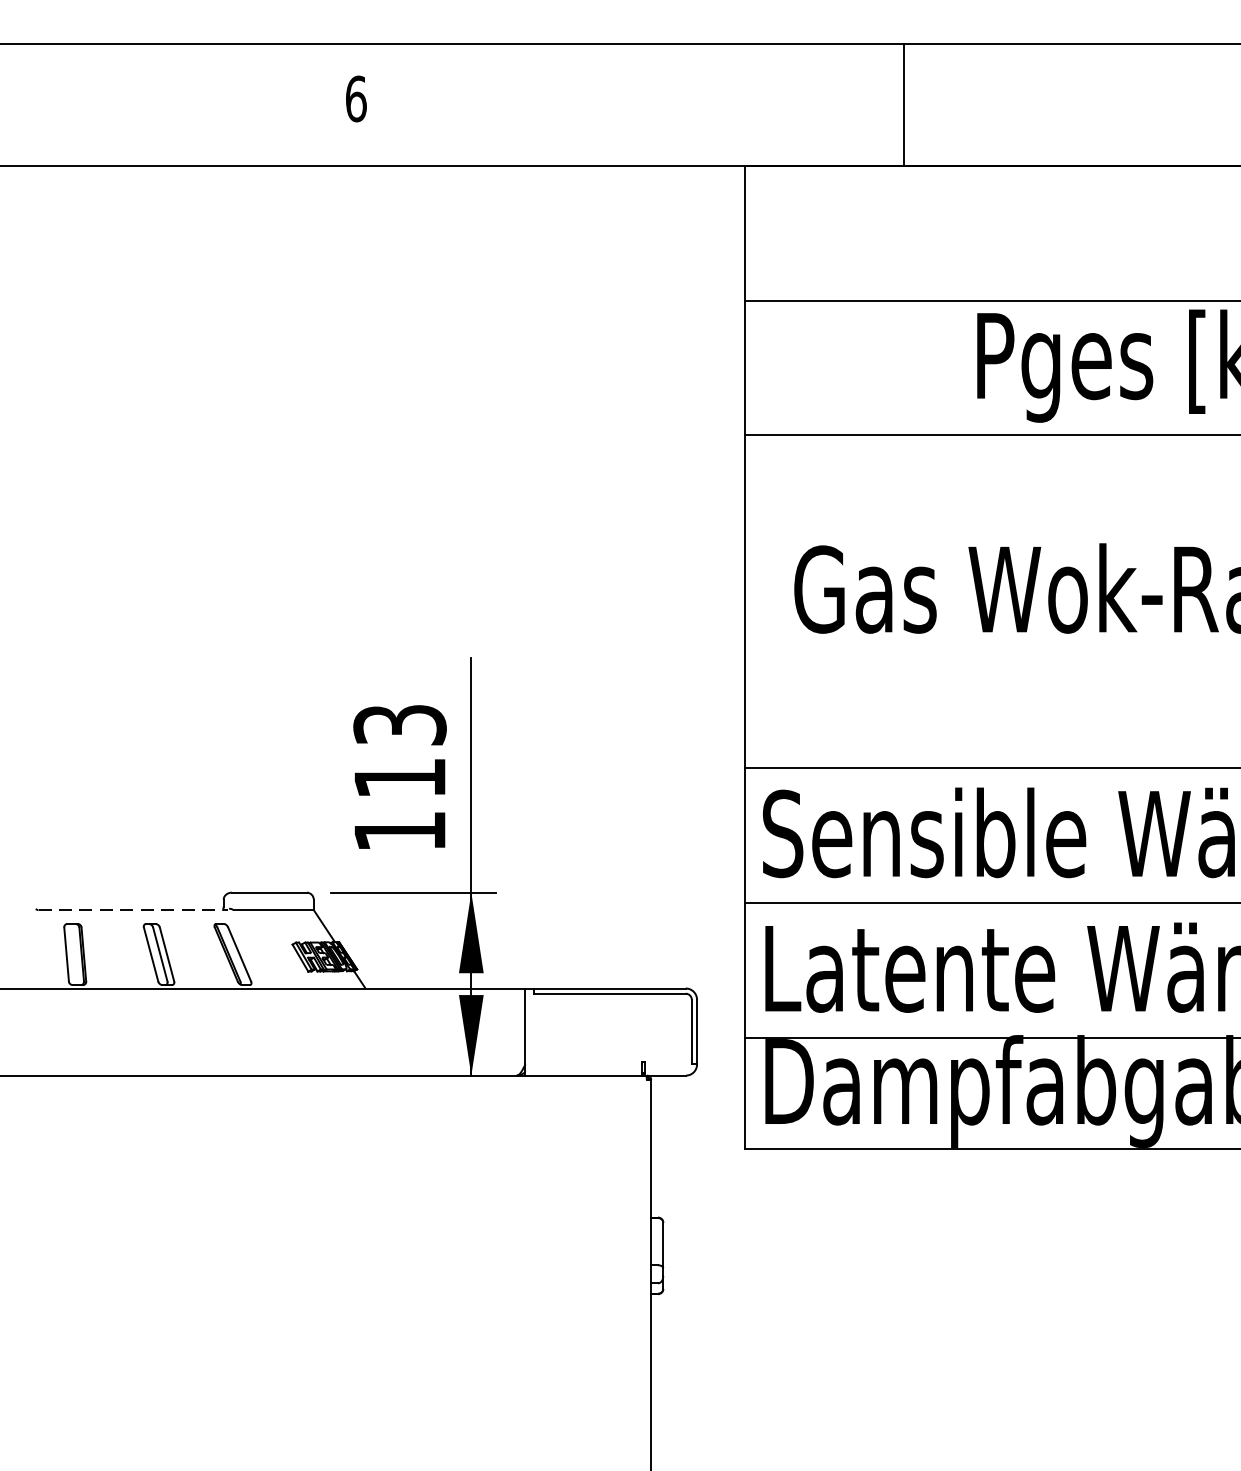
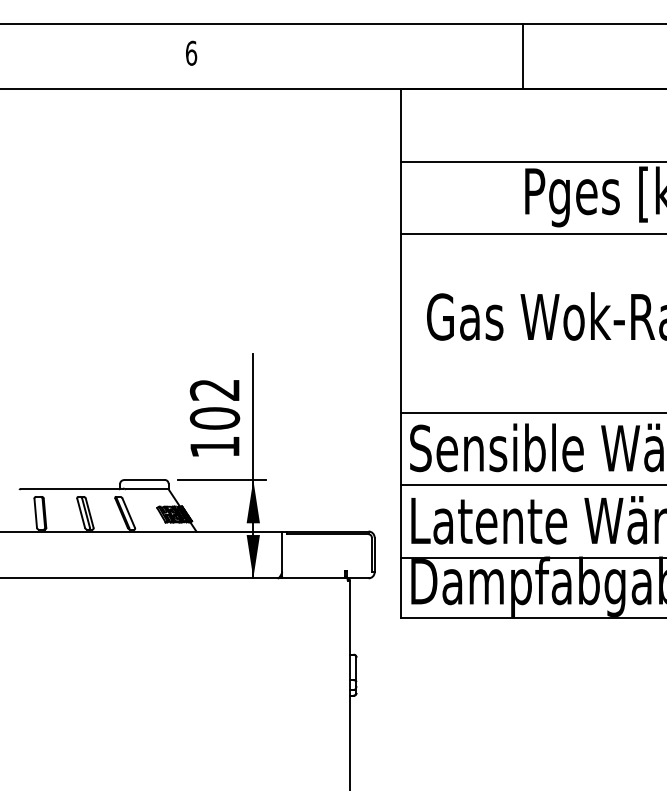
line: (905, 104) -> (523, 56), moved
text: (399, 752) -> (214, 404), 113 -> 102
line: (134, 910) -> (72, 489), dashed -> solid

